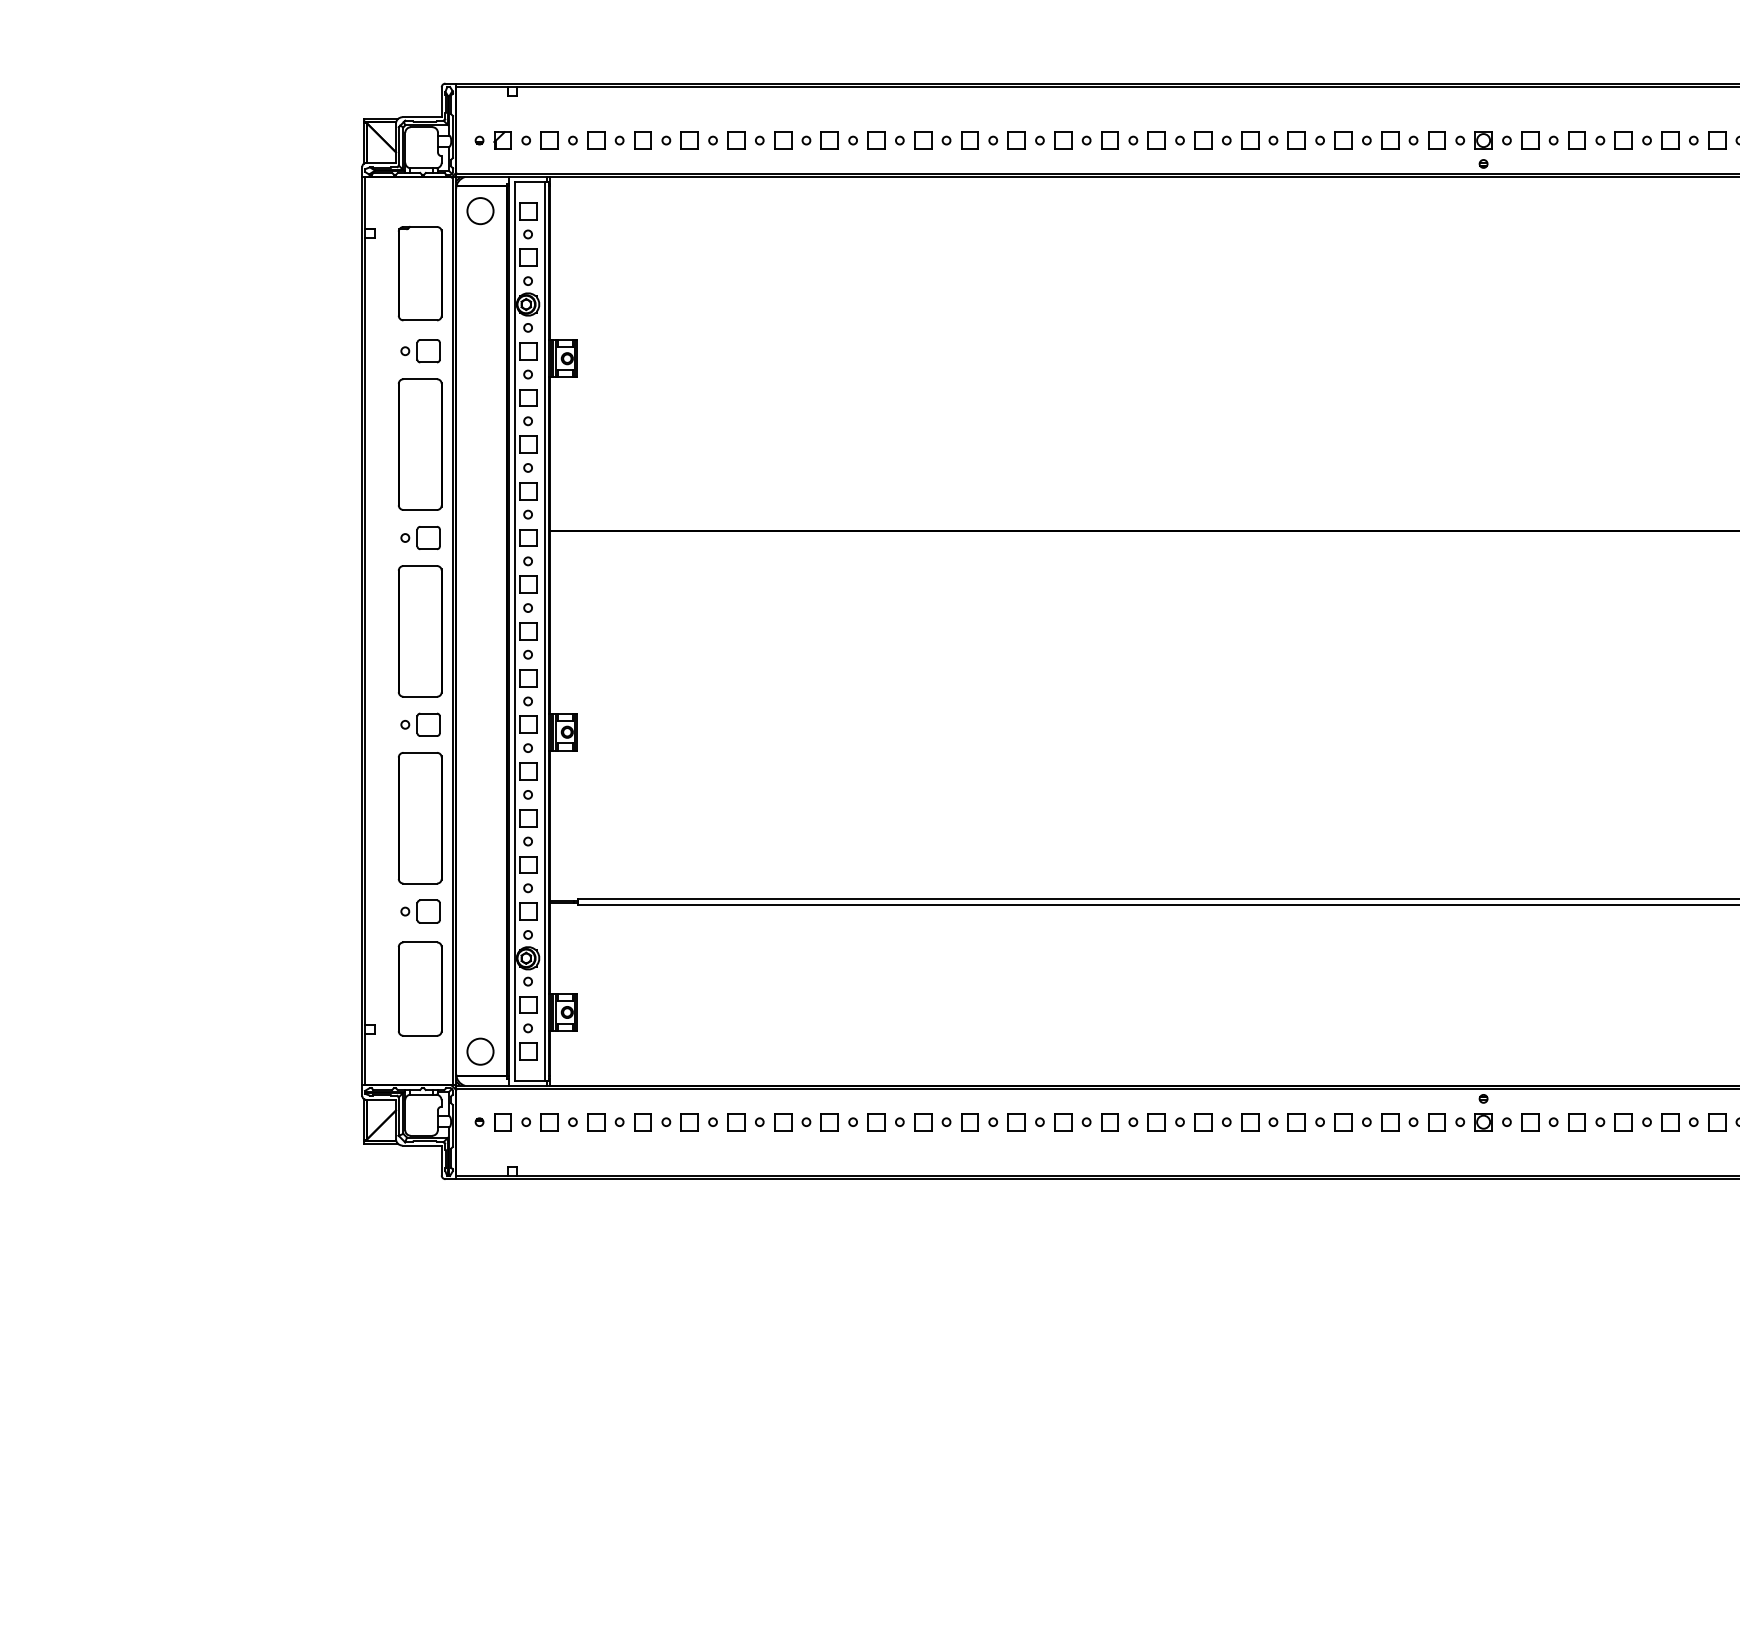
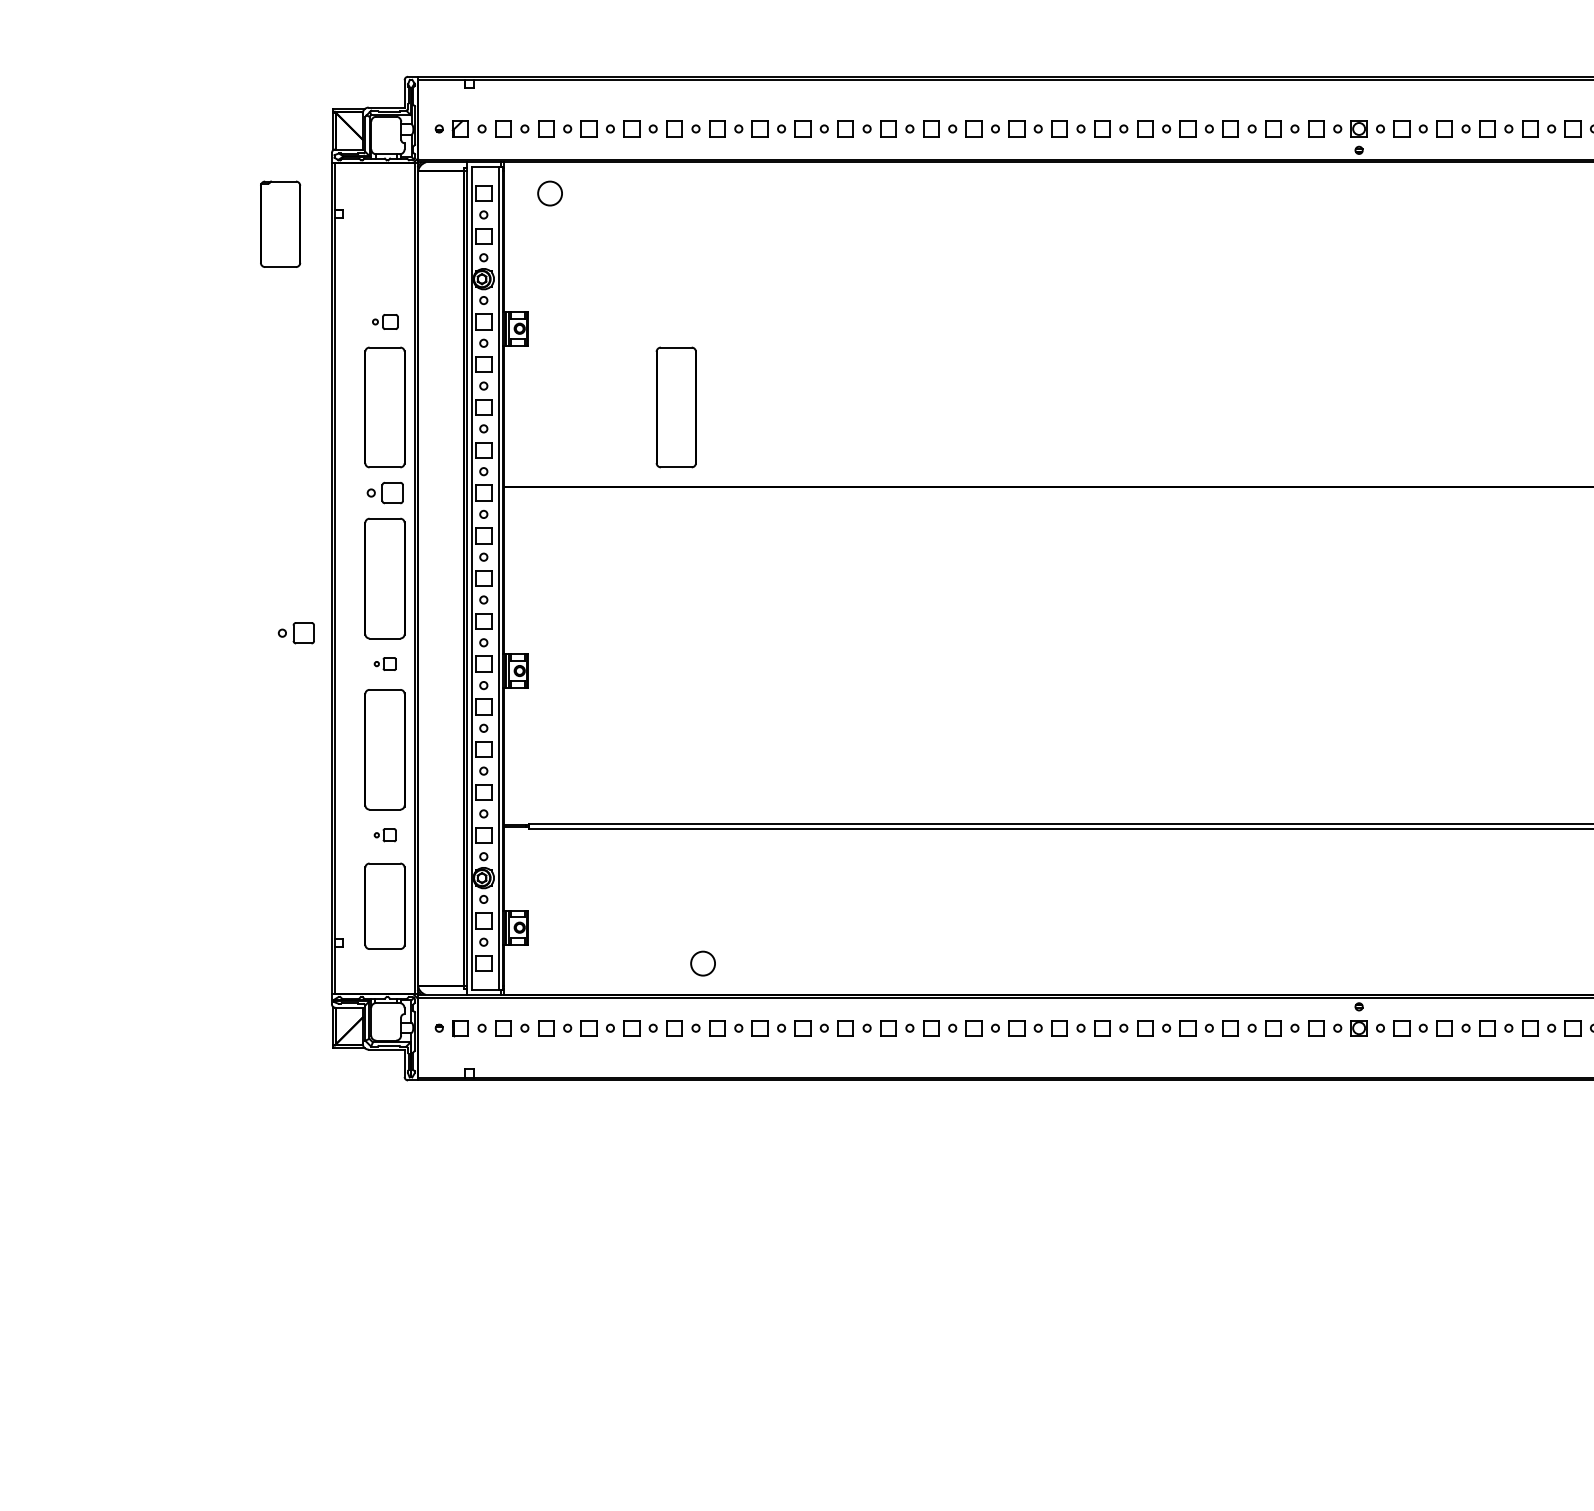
circle: (480, 211) -> (550, 193), moved
part: (419, 273) -> (279, 224), moved
part: (420, 351) -> (385, 322), size x0.7
part: (737, 444) -> (675, 407), added
part: (323, 691) -> (296, 633), added
part: (420, 724) -> (385, 663), size x0.6
part: (420, 911) -> (385, 835), size x0.6
circle: (480, 1051) -> (703, 963), moved

